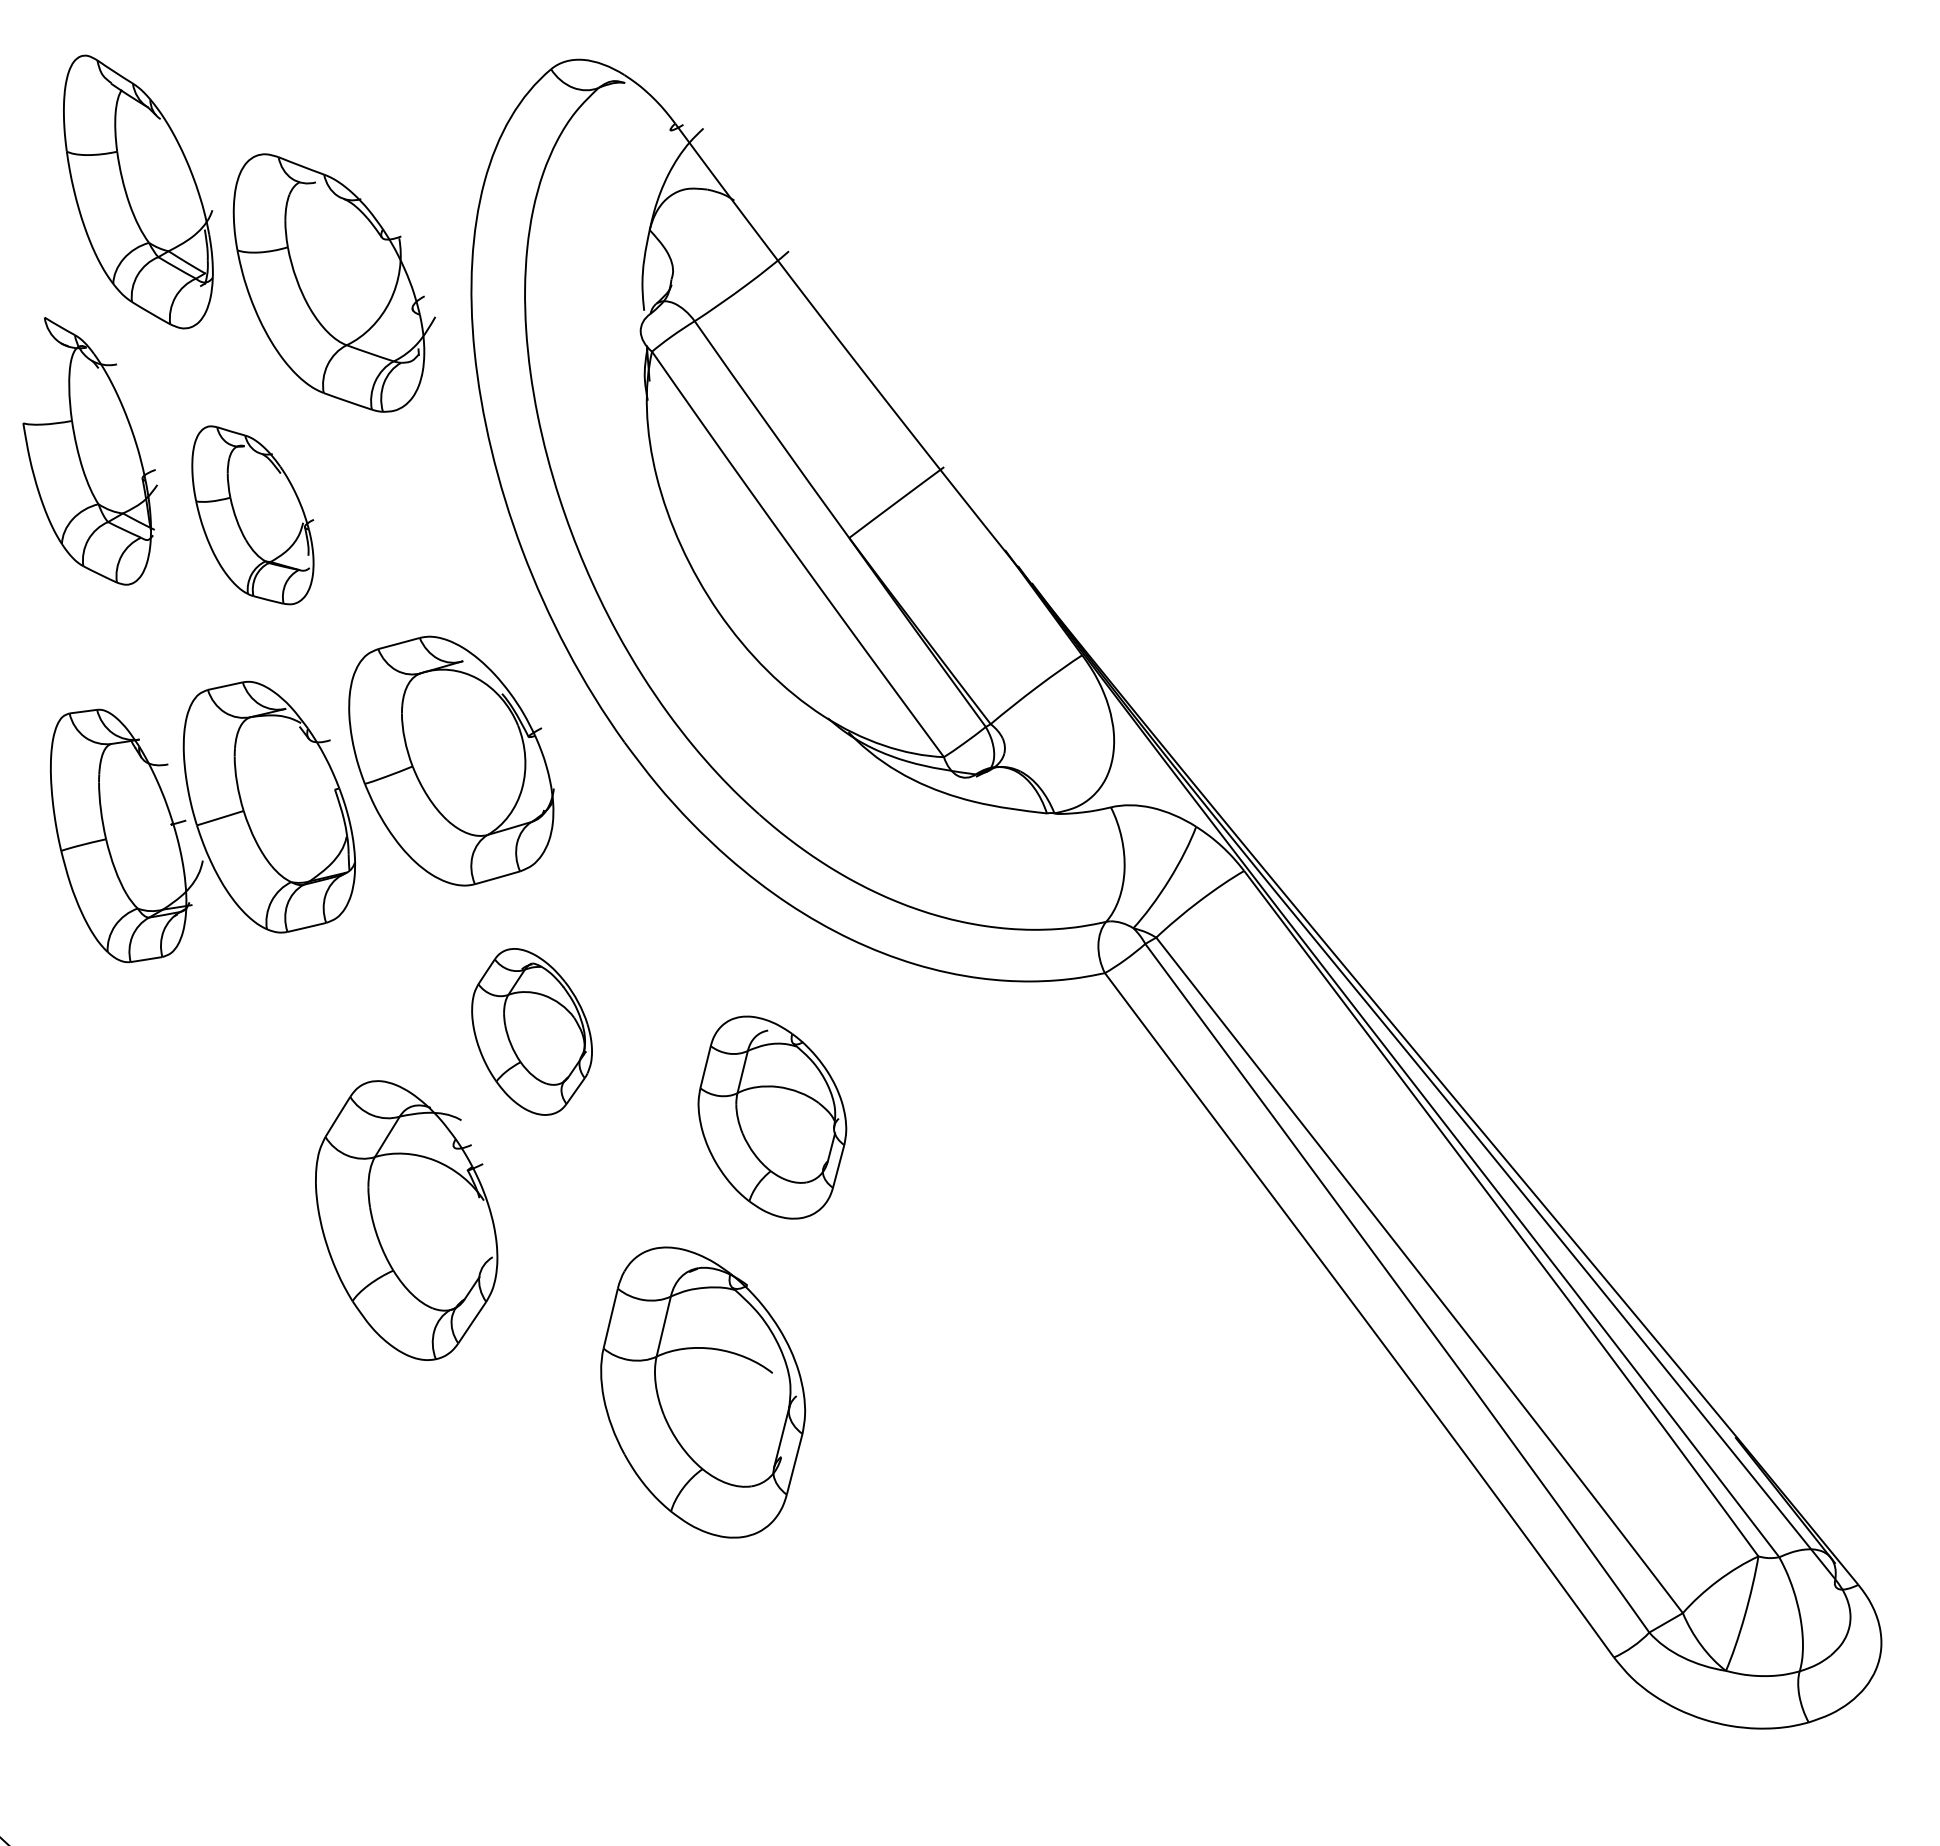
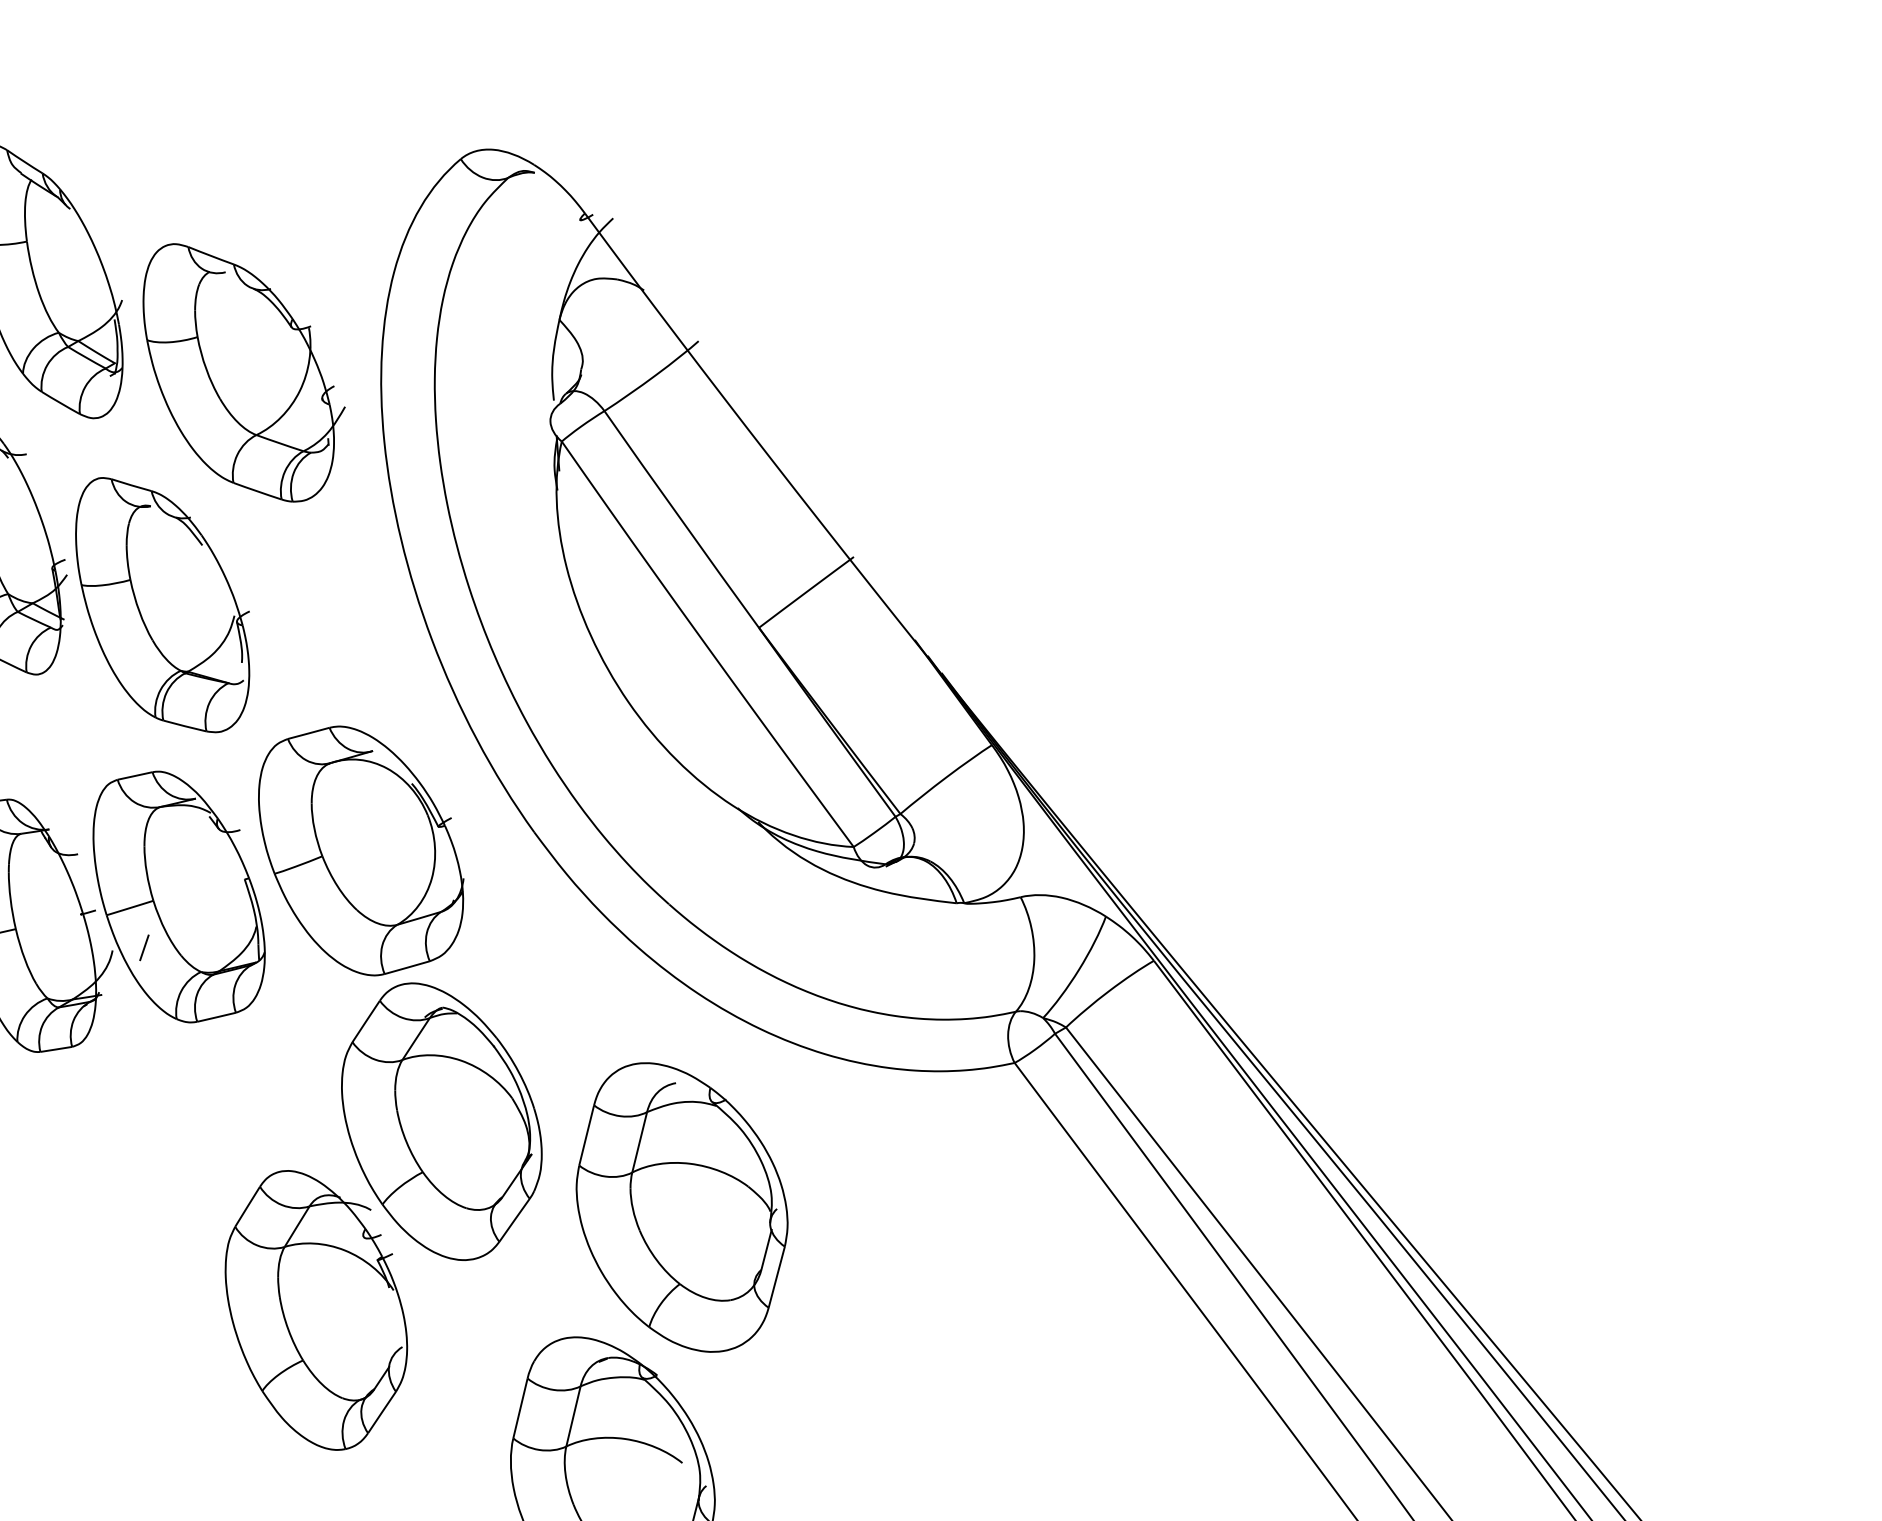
part: (252, 515) -> (162, 605), size x1.43
line: (234, 857) -> (144, 947), added
part: (531, 1031) -> (441, 1121), size x1.67
part: (772, 1117) -> (682, 1207), size x1.43

